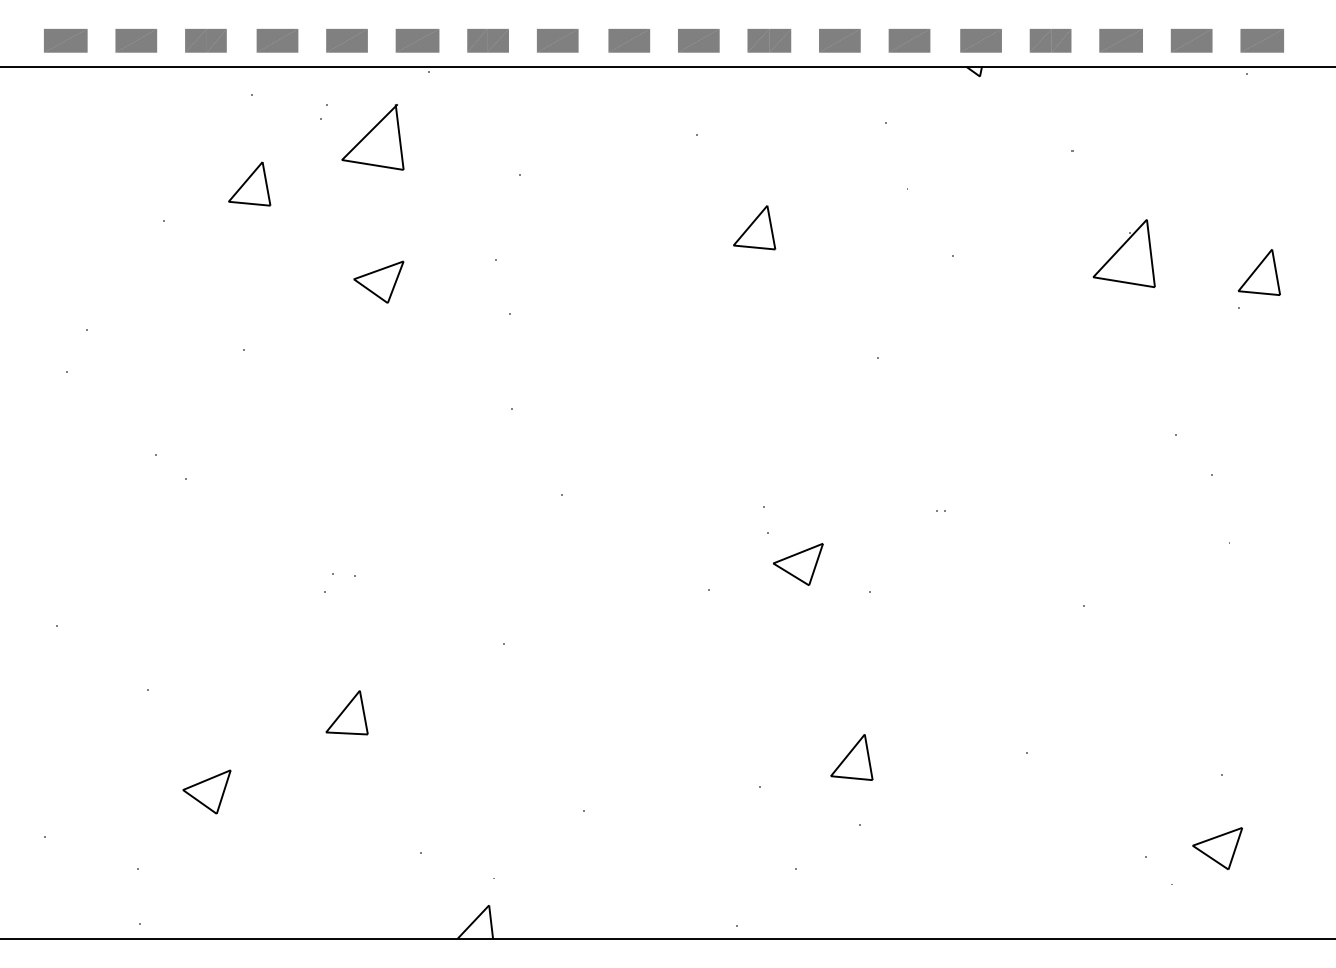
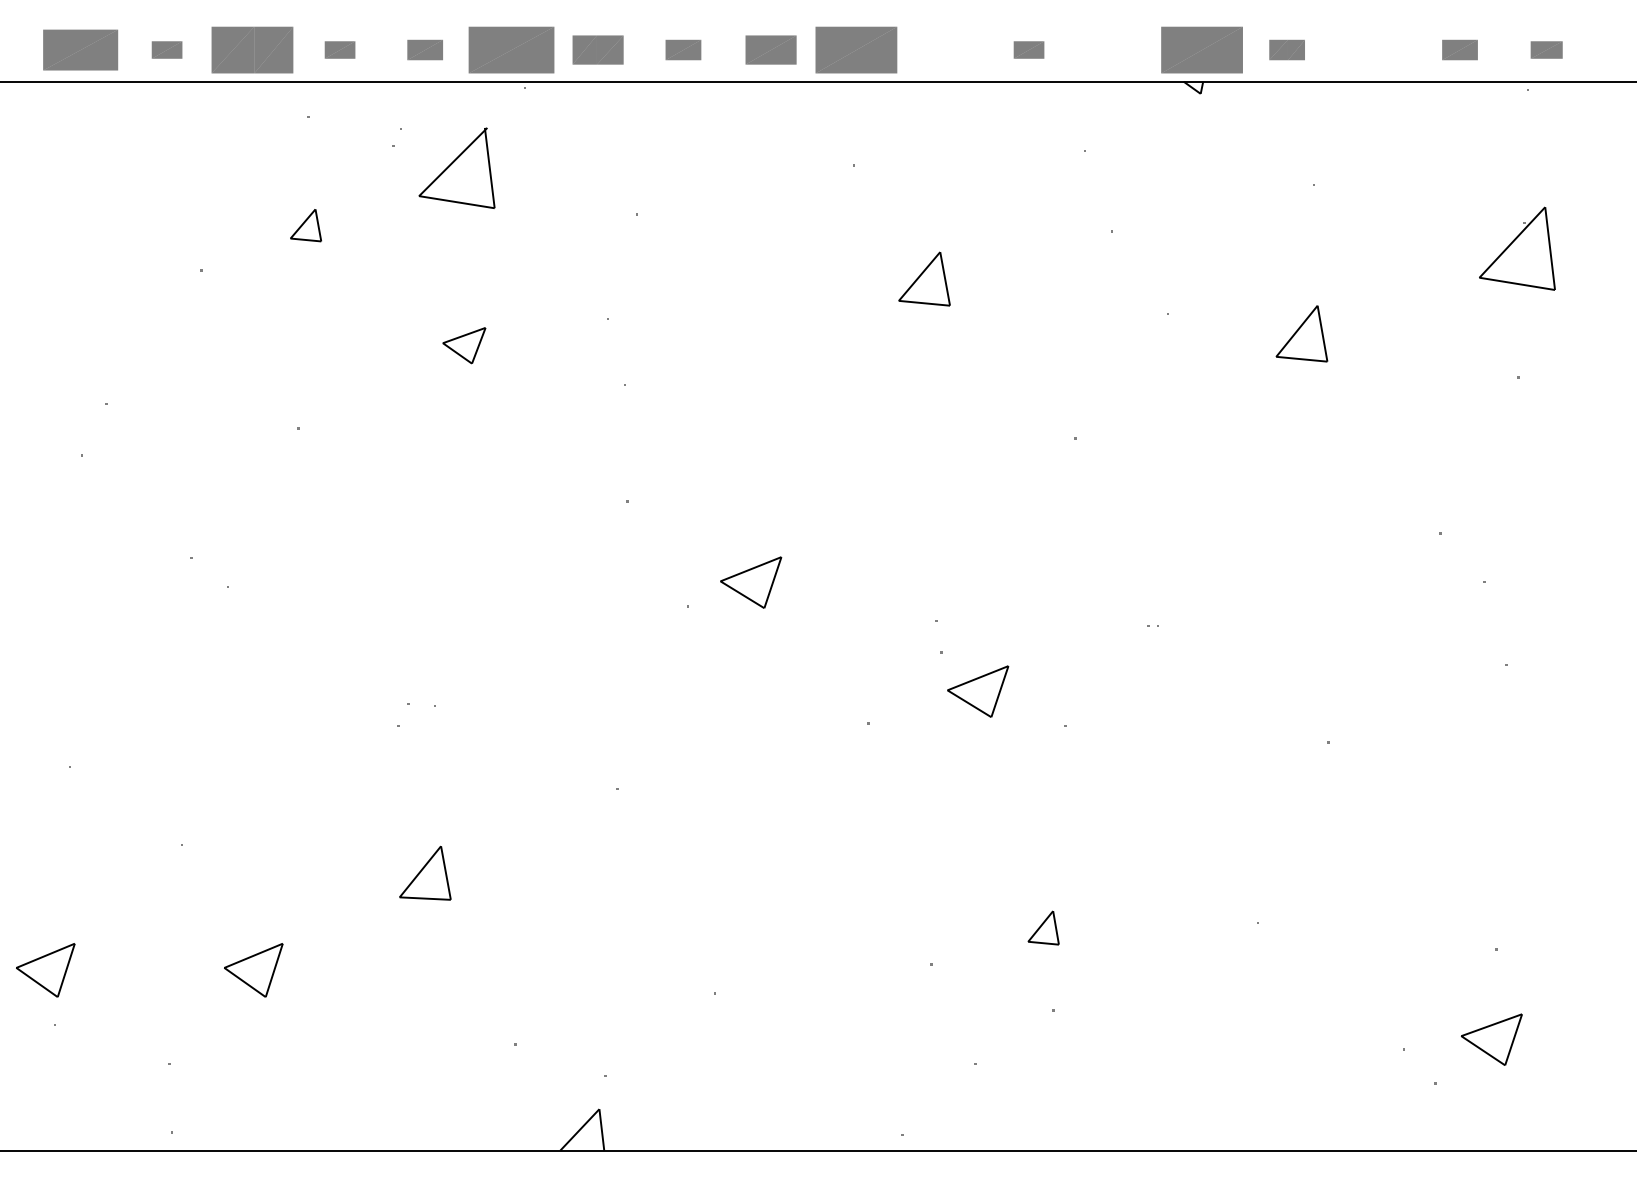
part: (65, 40) -> (80, 49), size x1.4
part: (135, 40) -> (166, 49), size x0.6
part: (205, 40) -> (252, 49), size x1.6
part: (276, 40) -> (339, 49), size x0.6
part: (346, 40) -> (424, 49), size x0.7
part: (417, 40) -> (511, 49), size x1.6
part: (557, 40) -> (683, 49), size x0.7
part: (698, 40) -> (855, 49), size x1.6
part: (769, 40) -> (942, 49), removed
part: (839, 40) -> (1028, 49), size x0.6
part: (909, 40) -> (1114, 49), removed
part: (980, 40) -> (1201, 49), size x1.6
part: (1050, 40) -> (1286, 49), size x0.7
part: (1121, 40) -> (1373, 49), removed
part: (1191, 40) -> (1459, 49), size x0.7
part: (1262, 40) -> (1546, 49), size x0.6
part: (249, 184) -> (305, 225), size x0.6
part: (1124, 253) -> (1517, 248), moved
part: (1259, 272) -> (1301, 333), moved
part: (379, 281) -> (464, 345), size x0.7
part: (613, 475) -> (751, 582), added
part: (851, 757) -> (1043, 927), size x0.6
part: (37, 792) -> (45, 970), added

